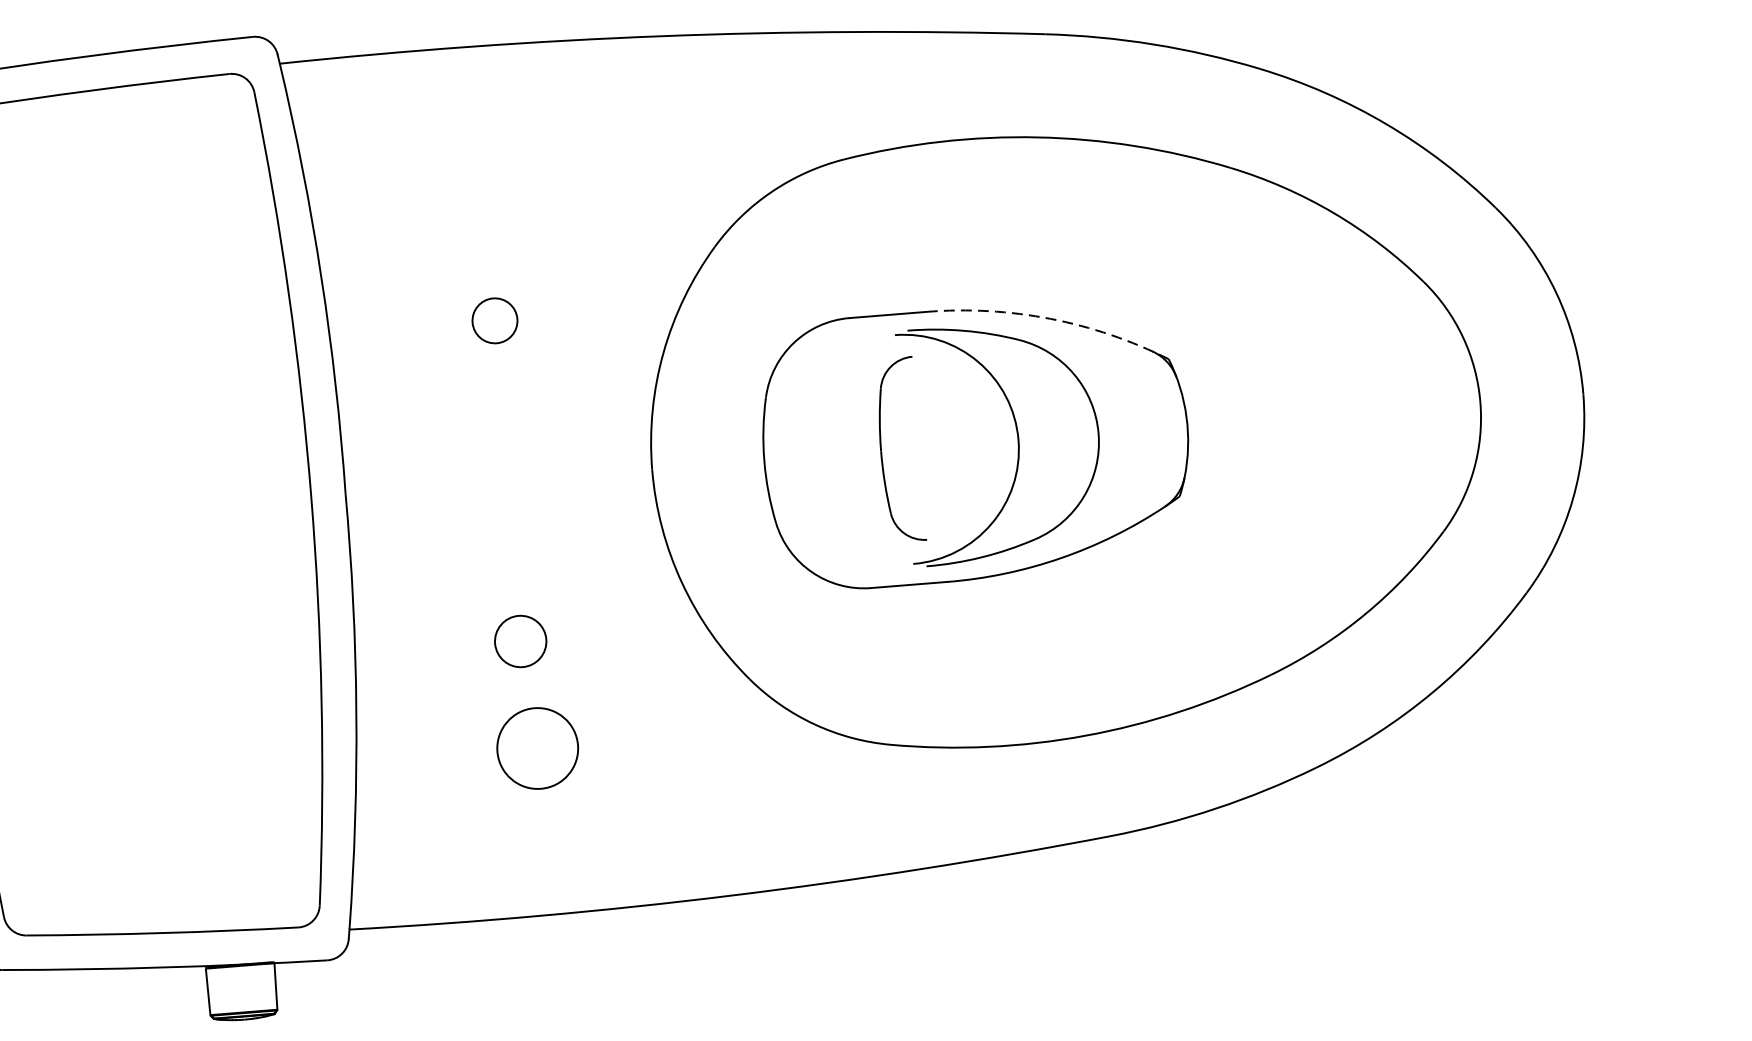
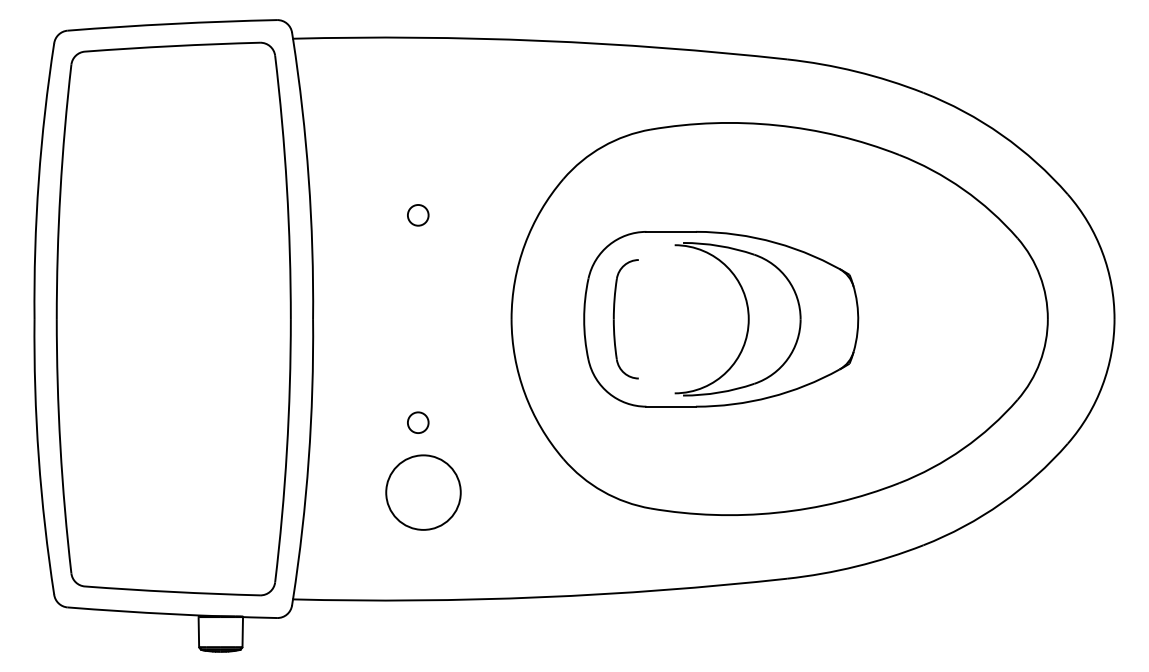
arc: (1050, 318) -> (775, 242), dashed -> solid
circle: (495, 321) -> (418, 215), size x0.71
part: (882, 451) -> (614, 319), moved
circle: (521, 640) -> (418, 422), size x0.62
circle: (537, 748) -> (423, 492), size x1.43

